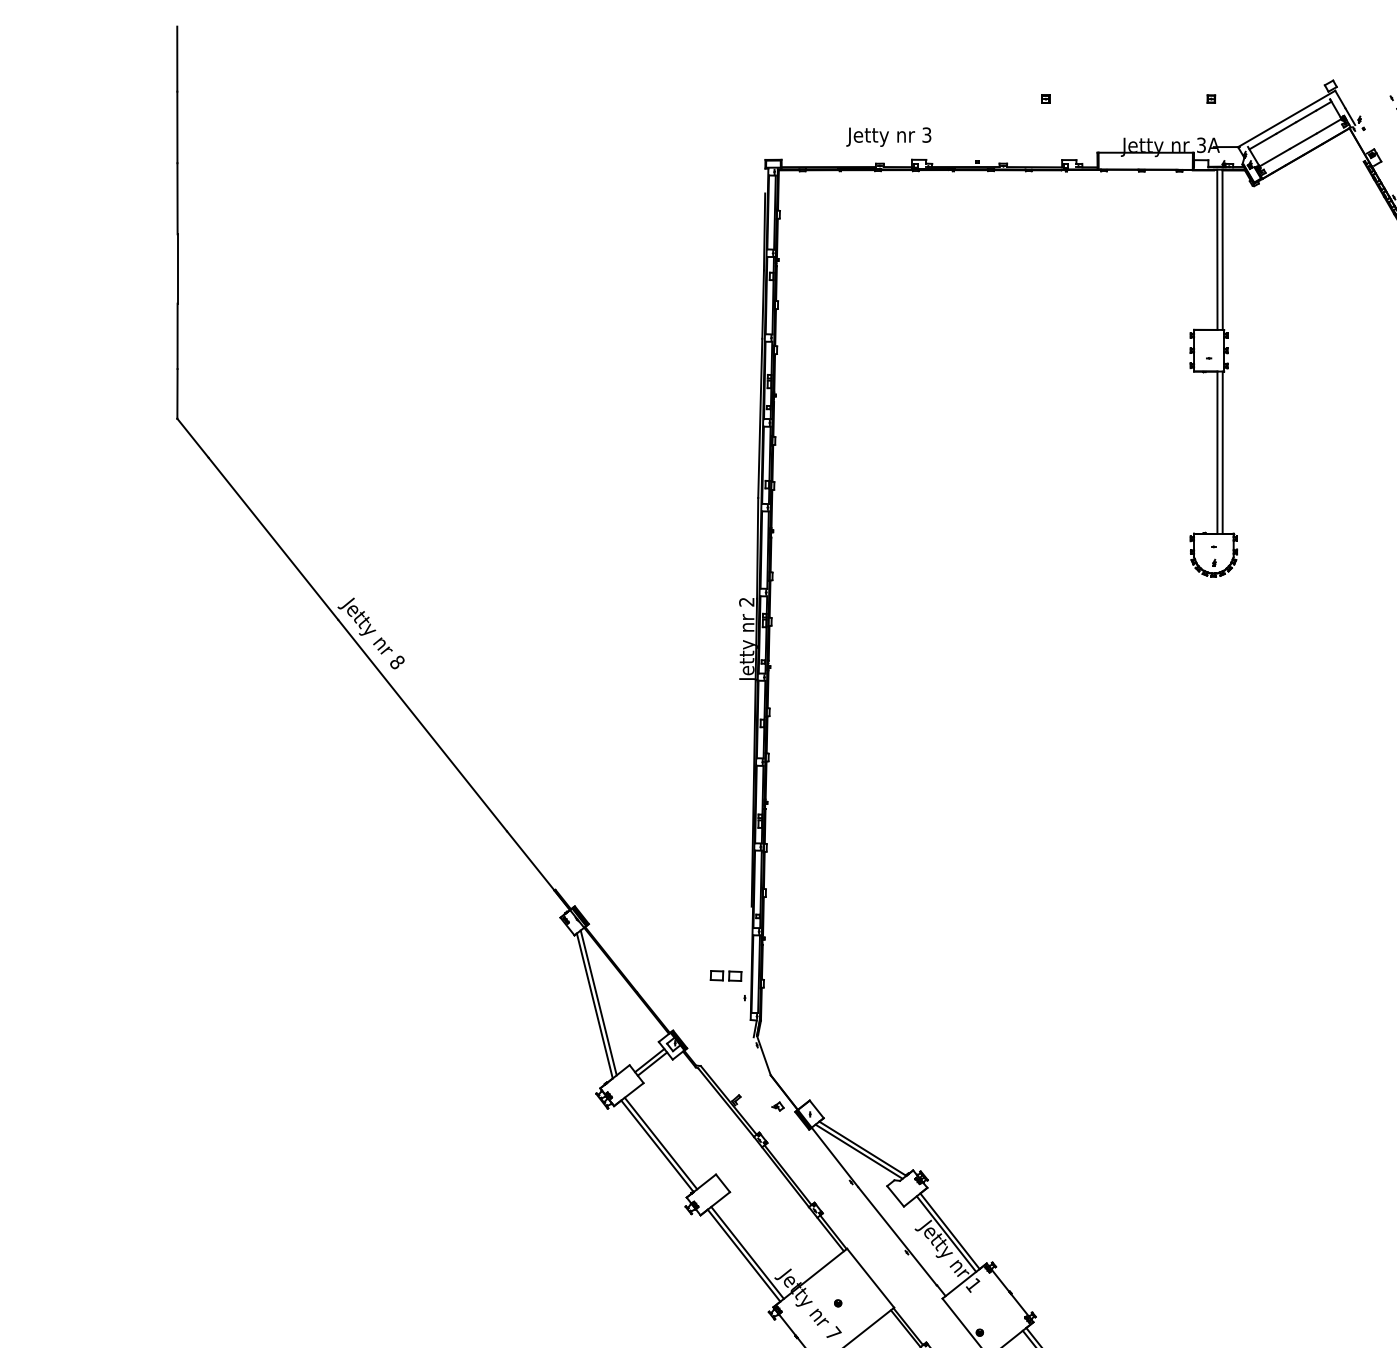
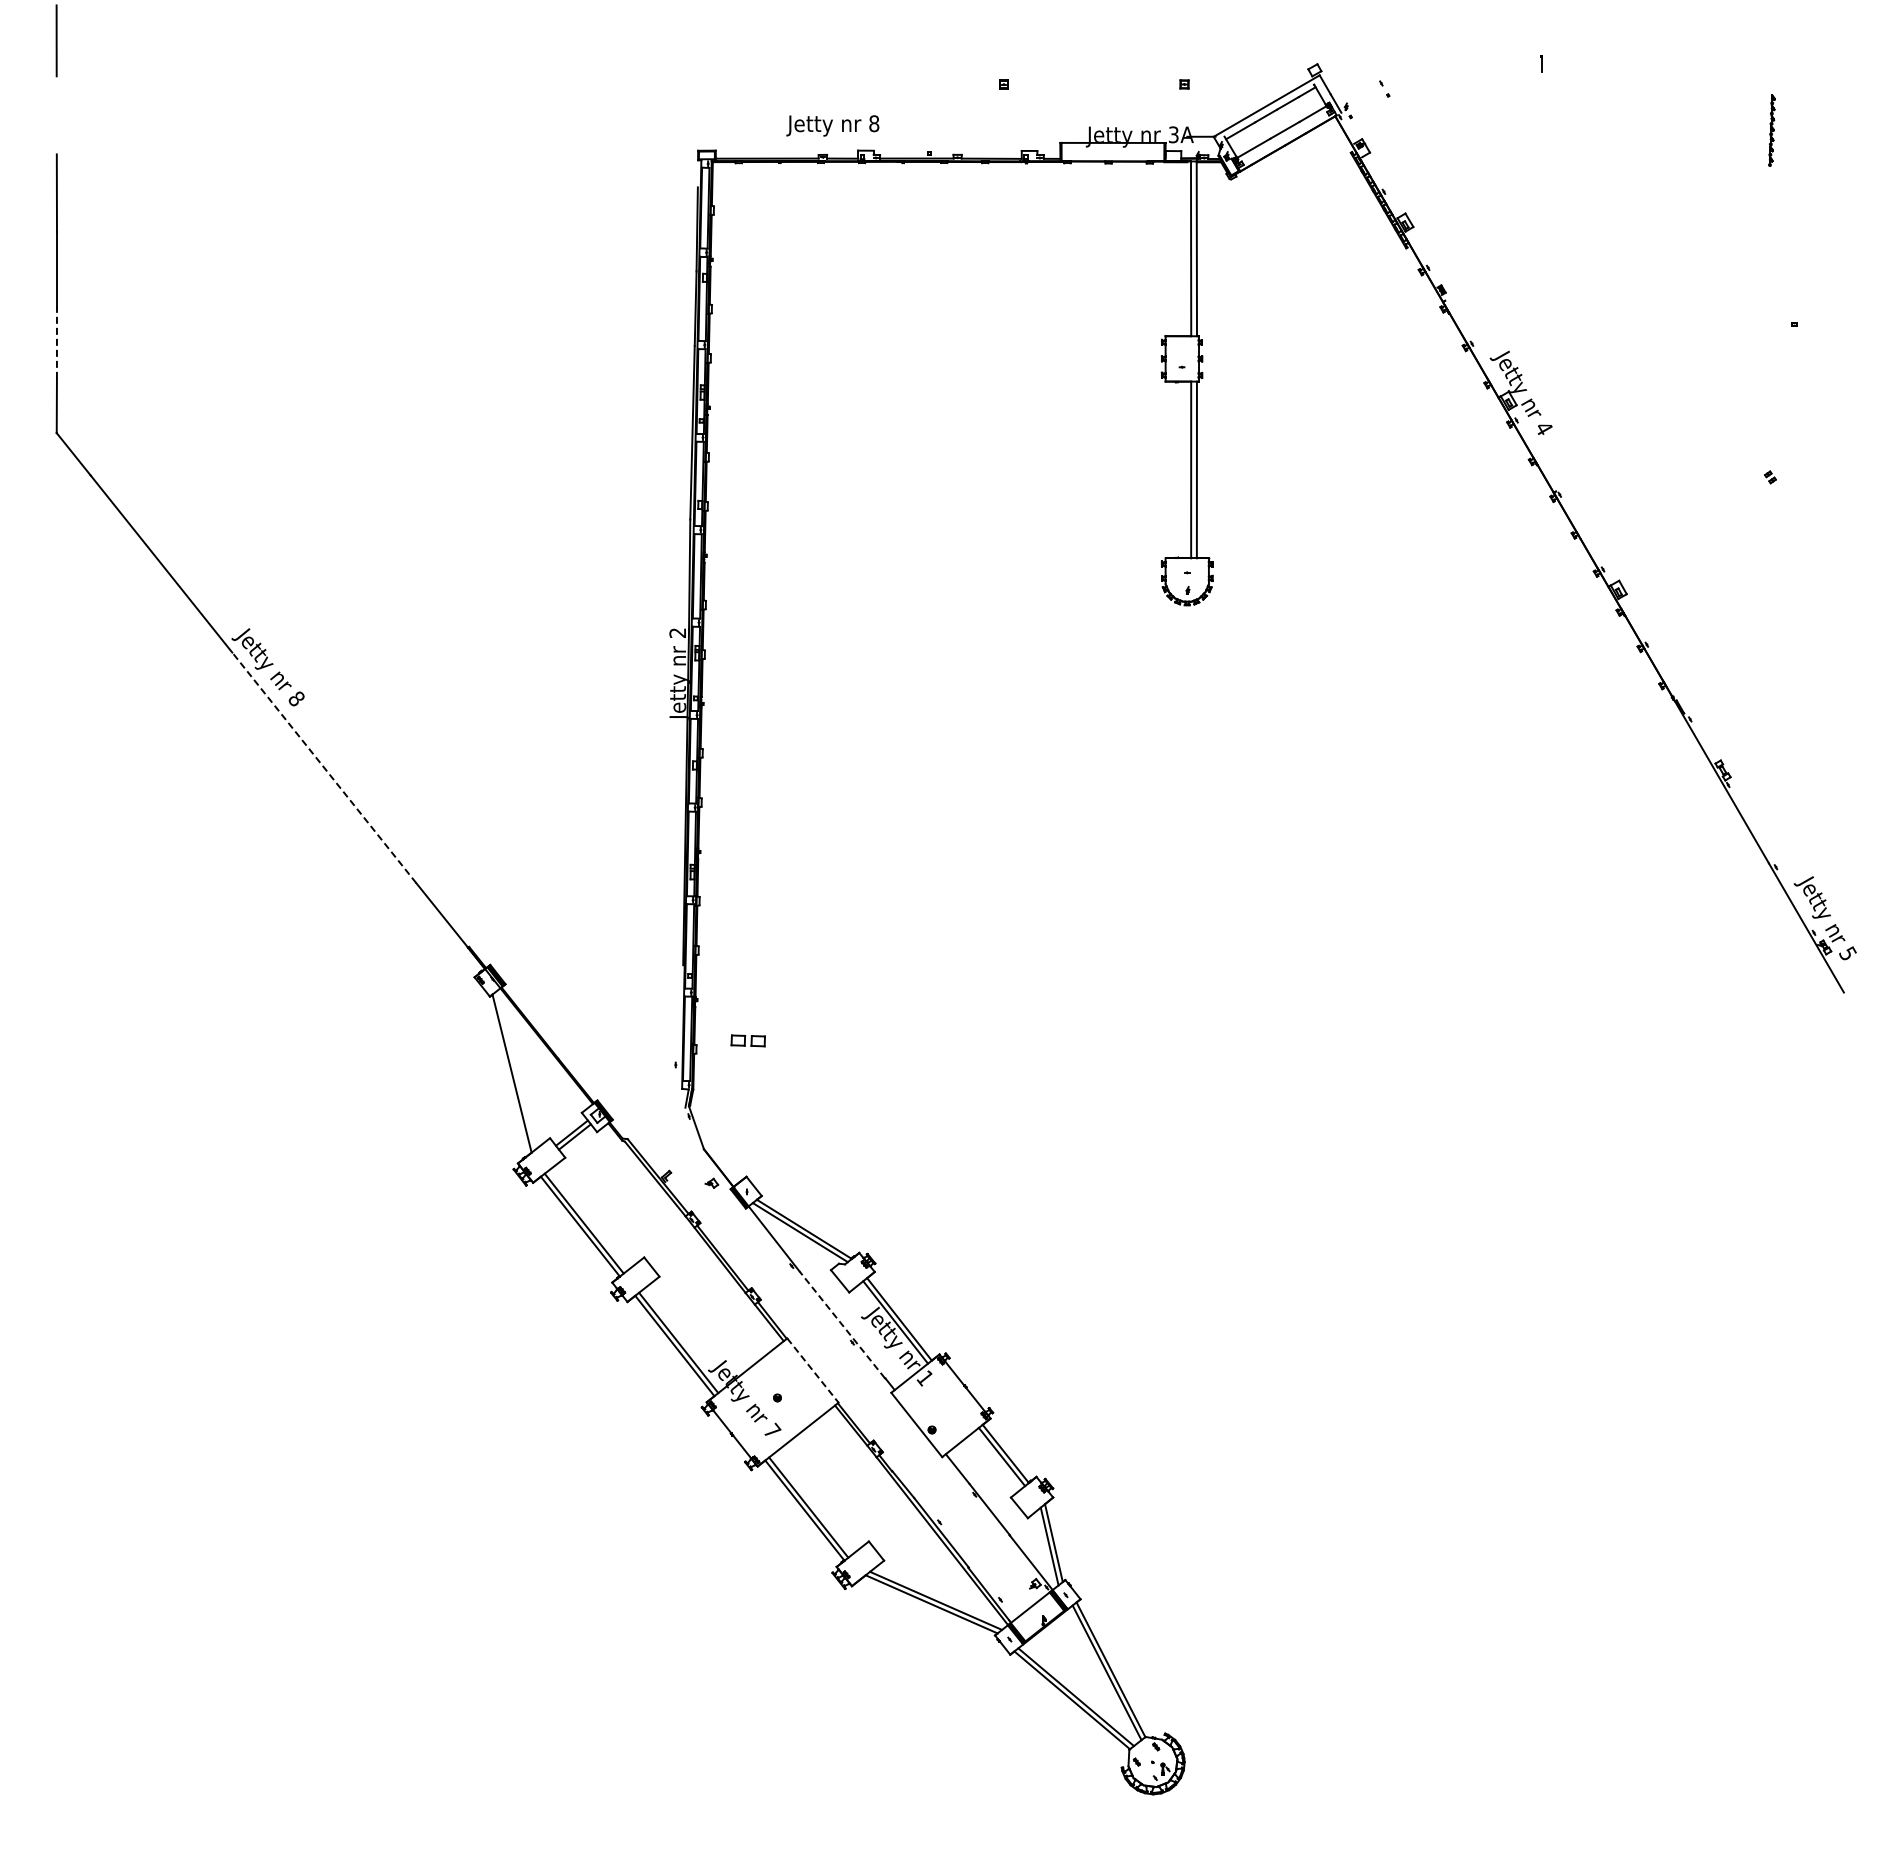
line: (177, 127) -> (56, 115), removed
text: (927, 134) -> (874, 123), 3 -> 8
line: (177, 336) -> (56, 343), solid -> dashed
line: (422, 725) -> (324, 767), solid -> dashed
part: (725, 975) -> (747, 1040), moved
line: (597, 1003) -> (515, 1070), removed
line: (897, 1235) -> (842, 1324), solid -> dashed
line: (871, 1278) -> (813, 1370), solid -> dashed

